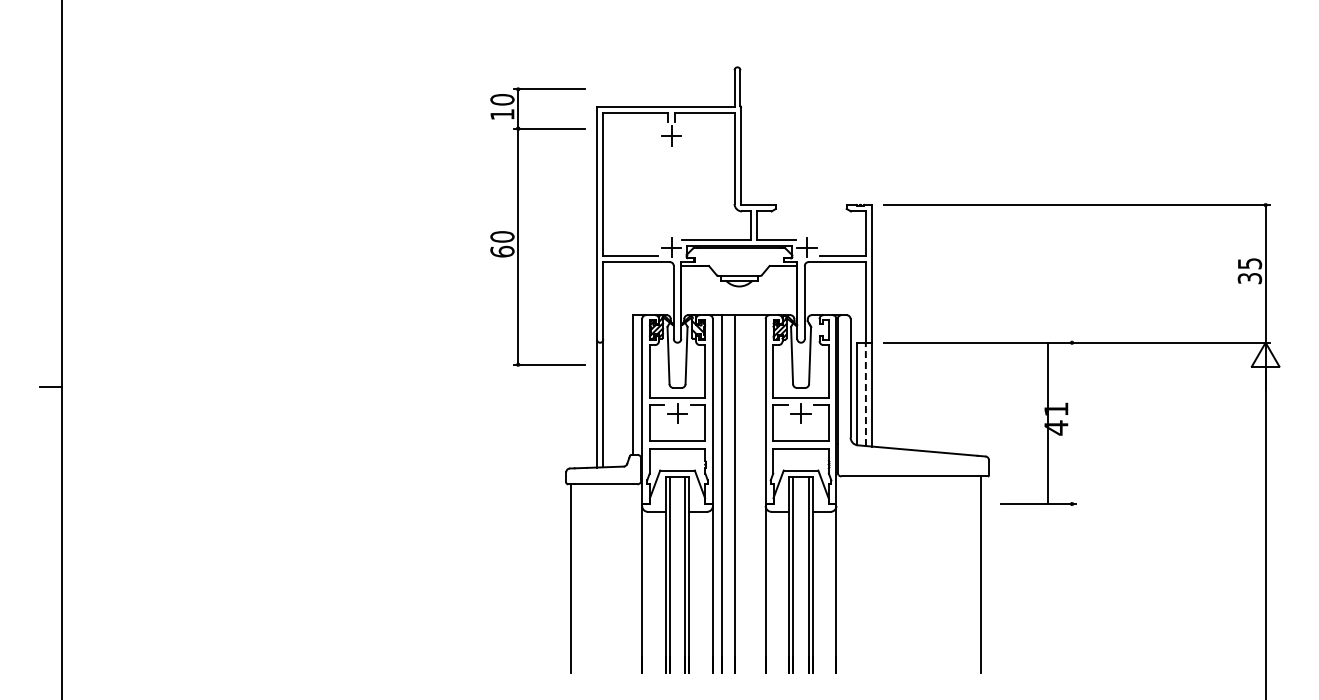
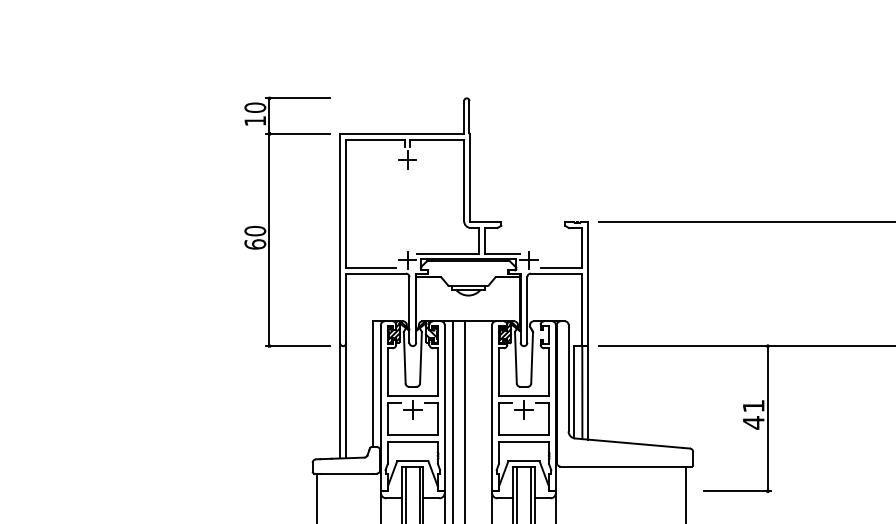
part: (518, 226) -> (269, 221), moved
line: (865, 394) -> (581, 392), dashed -> solid
line: (1048, 423) -> (768, 418), moved

